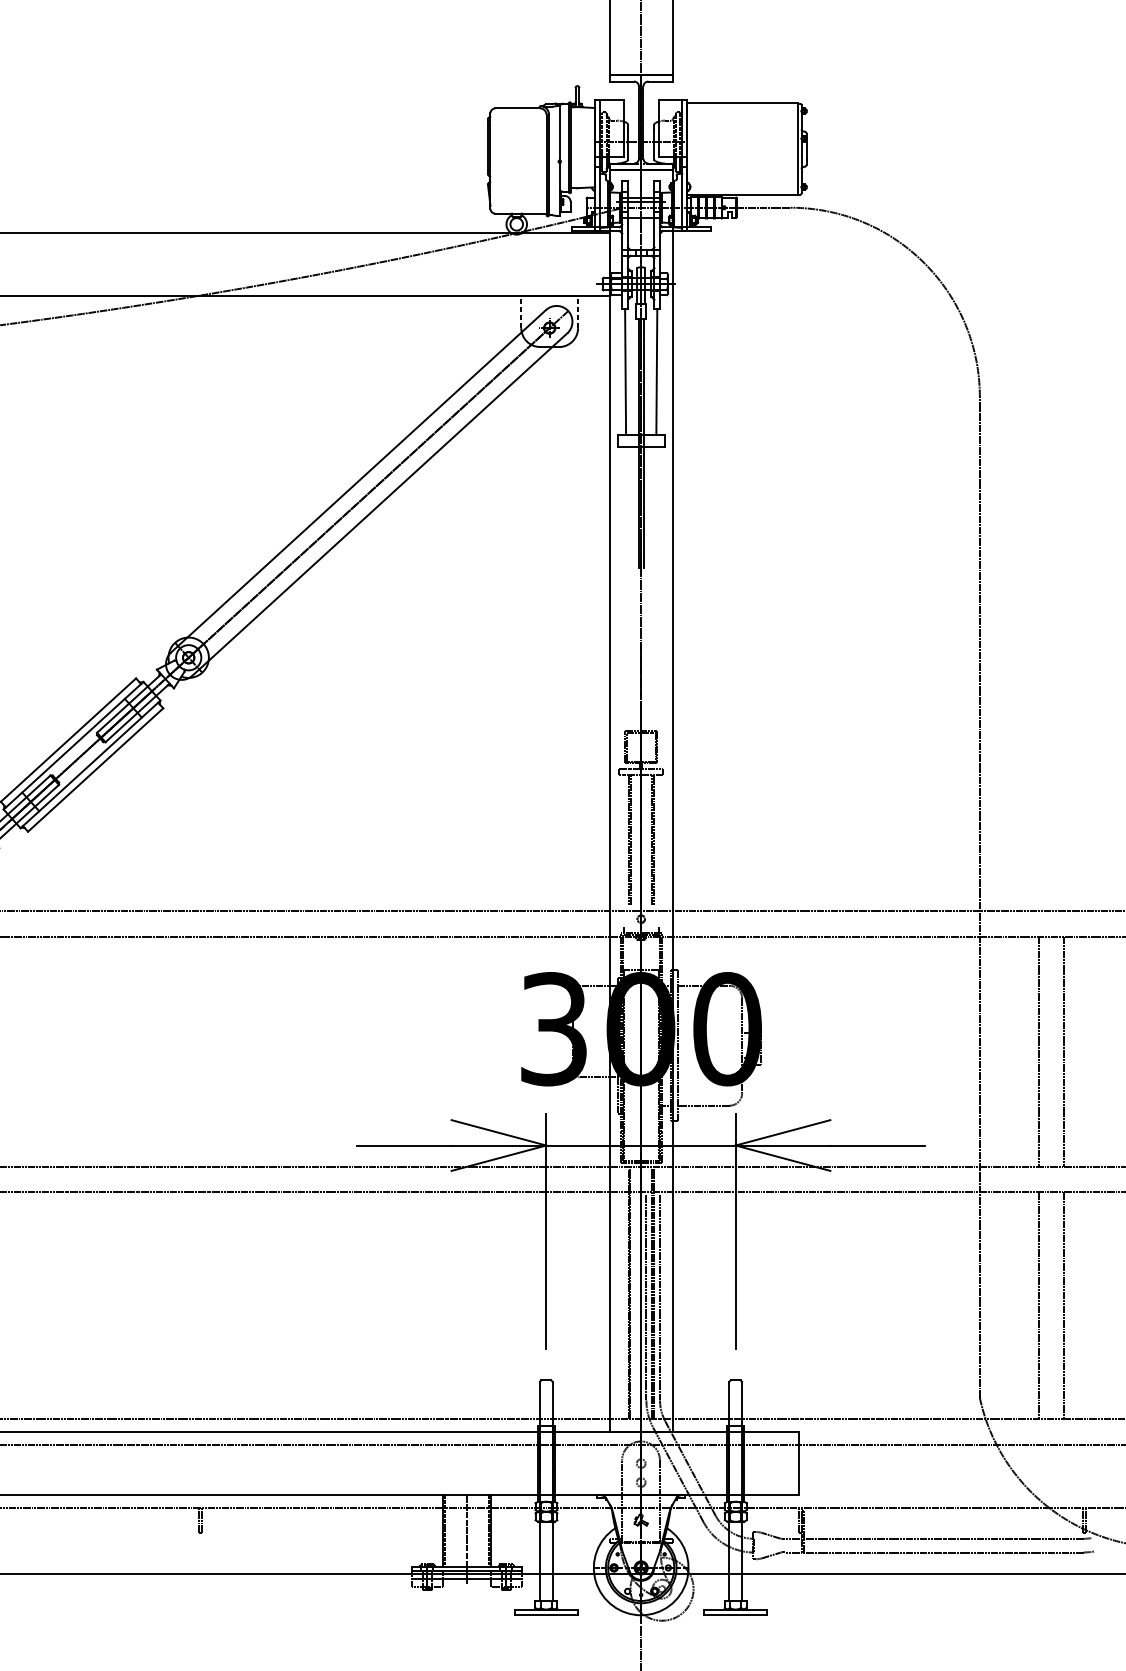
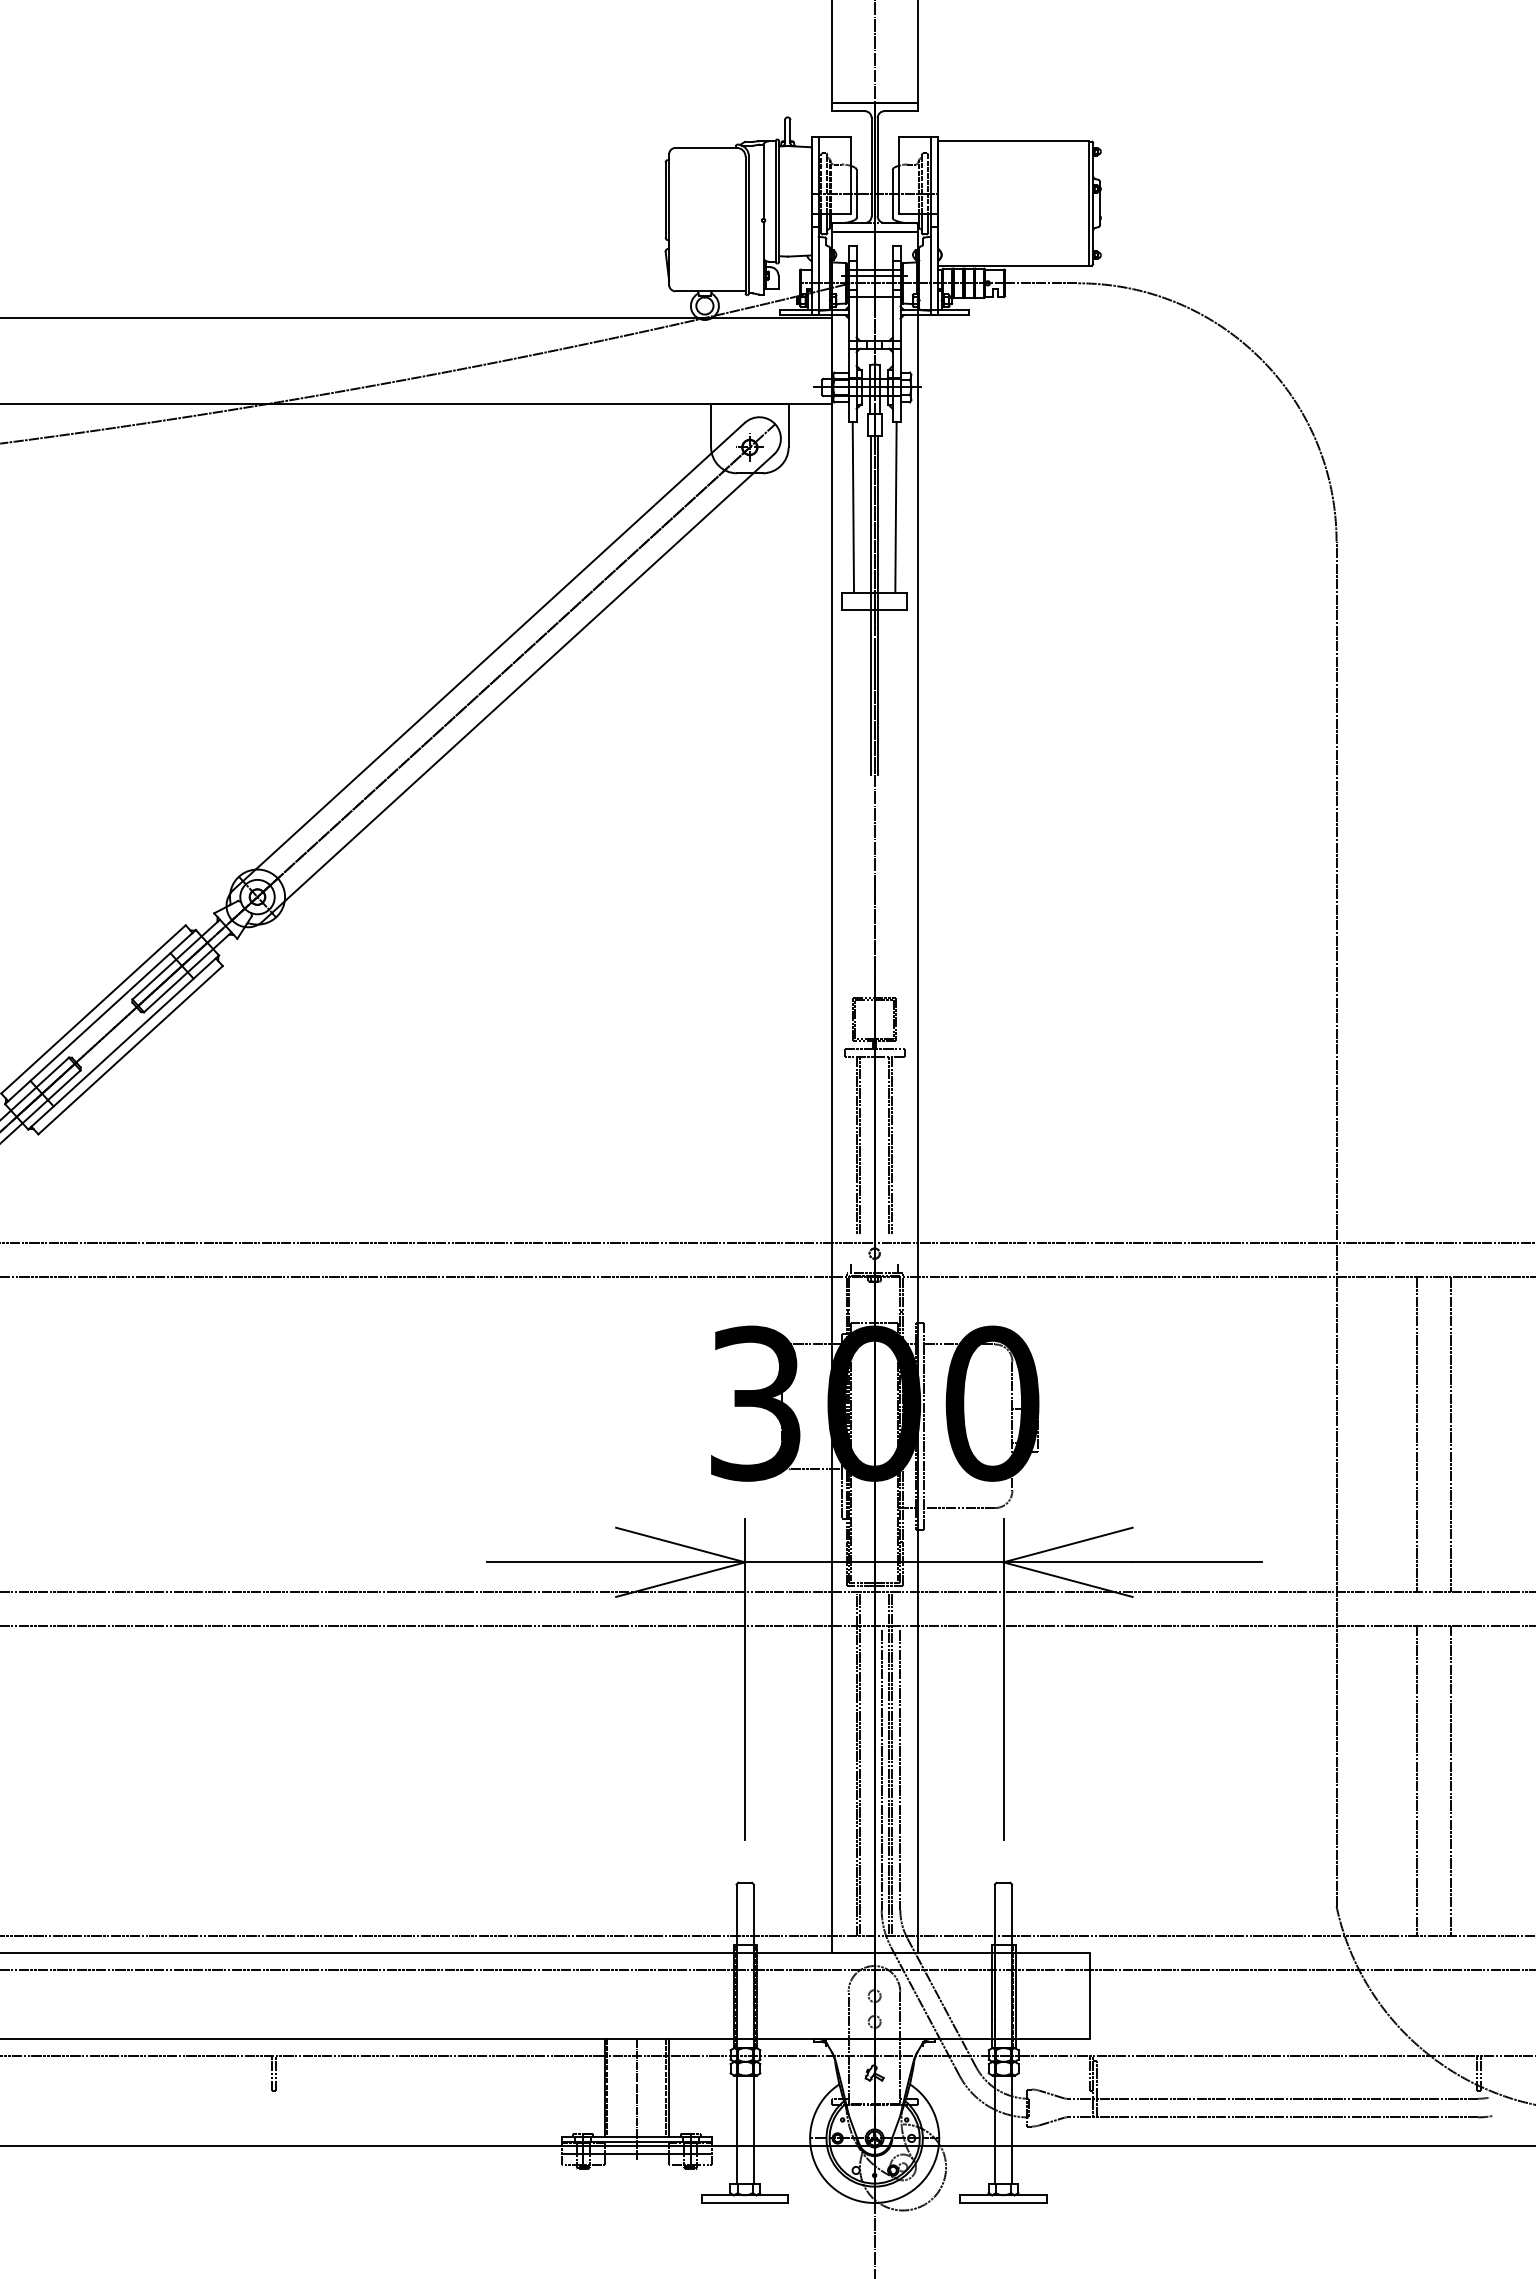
line: (521, 311) -> (711, 425), dashed -> solid
line: (578, 311) -> (788, 425), dashed -> solid

